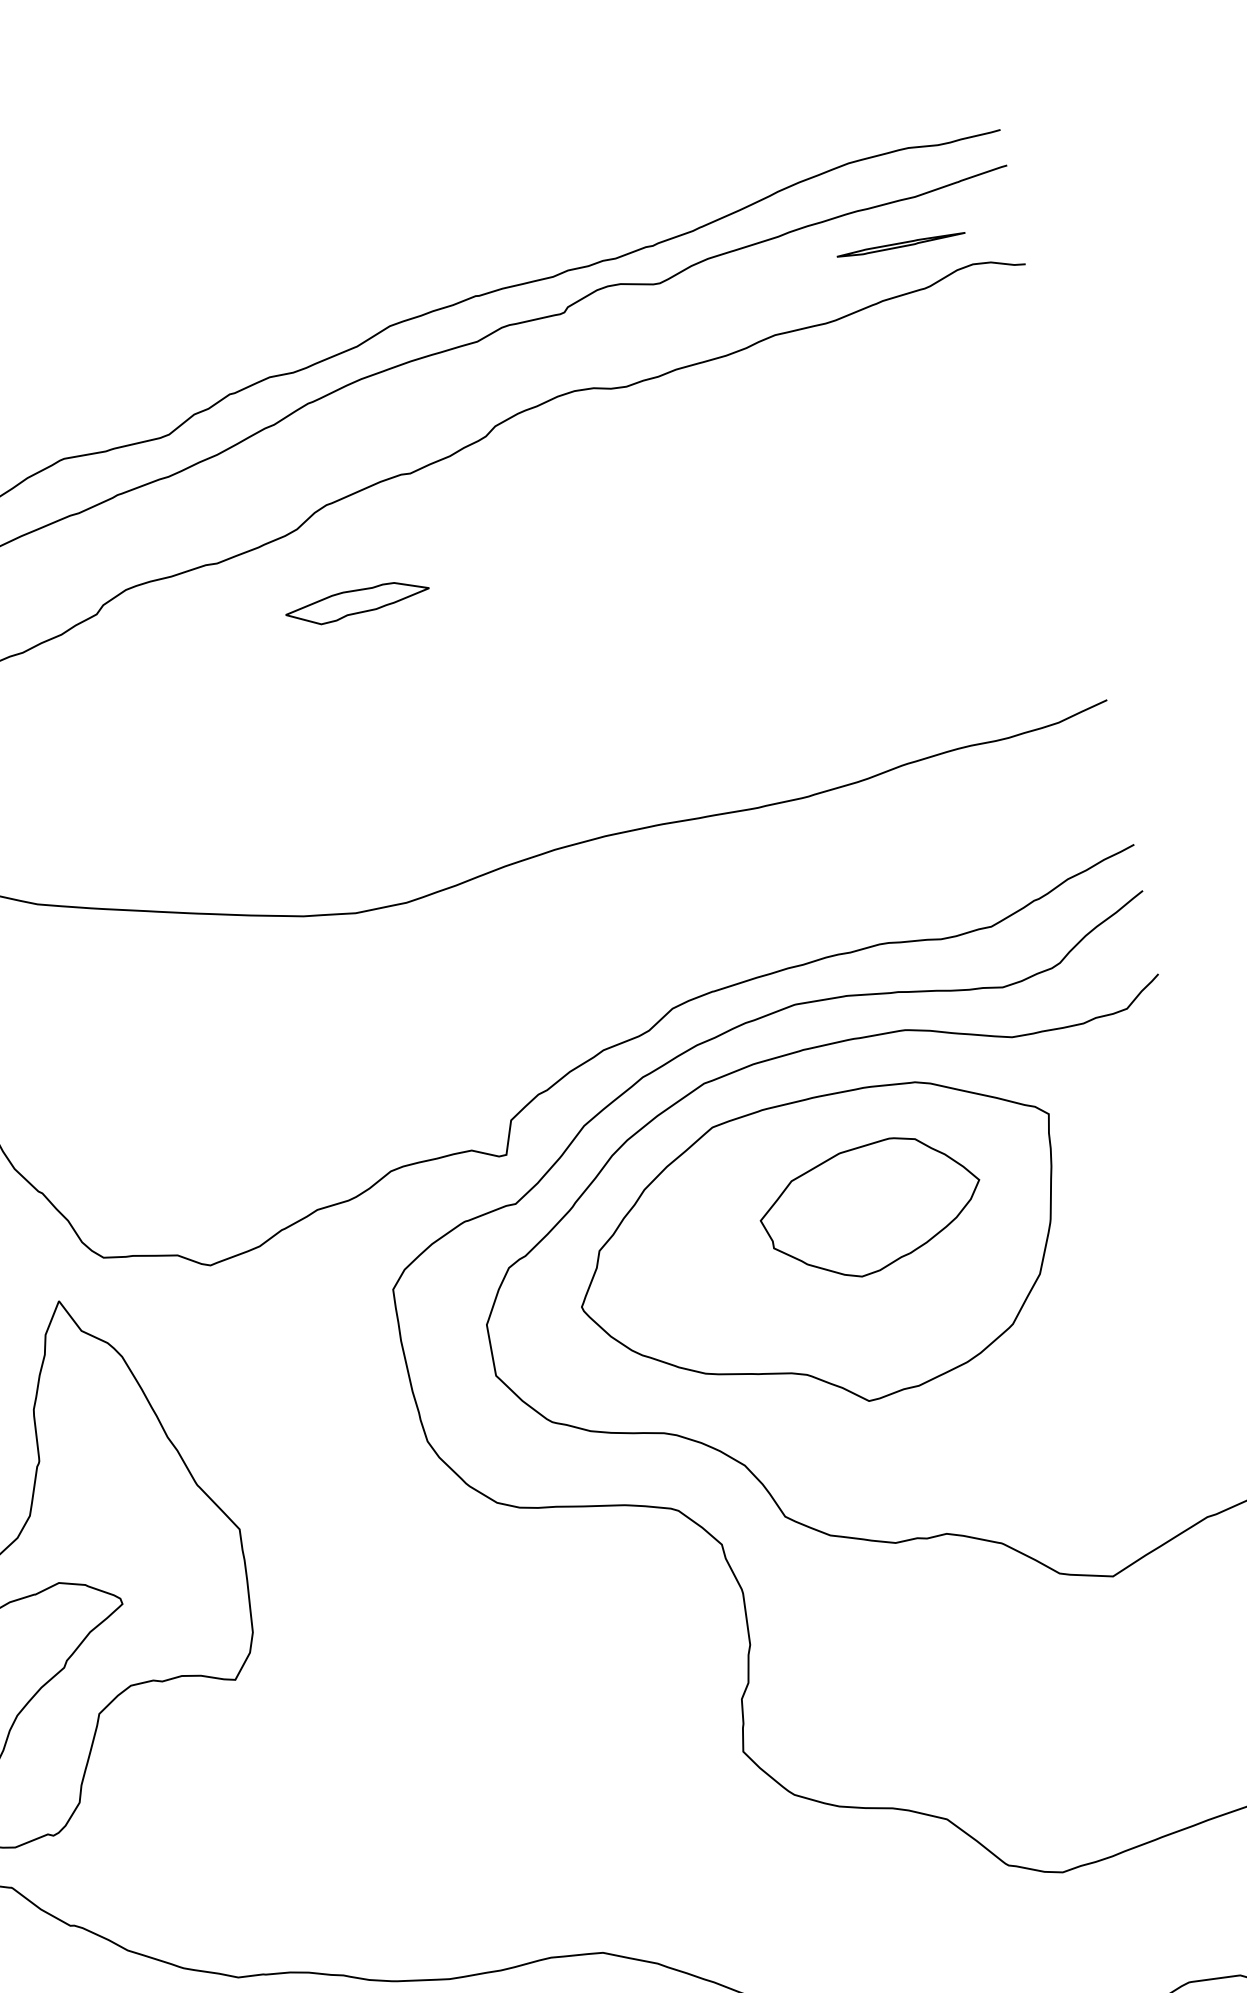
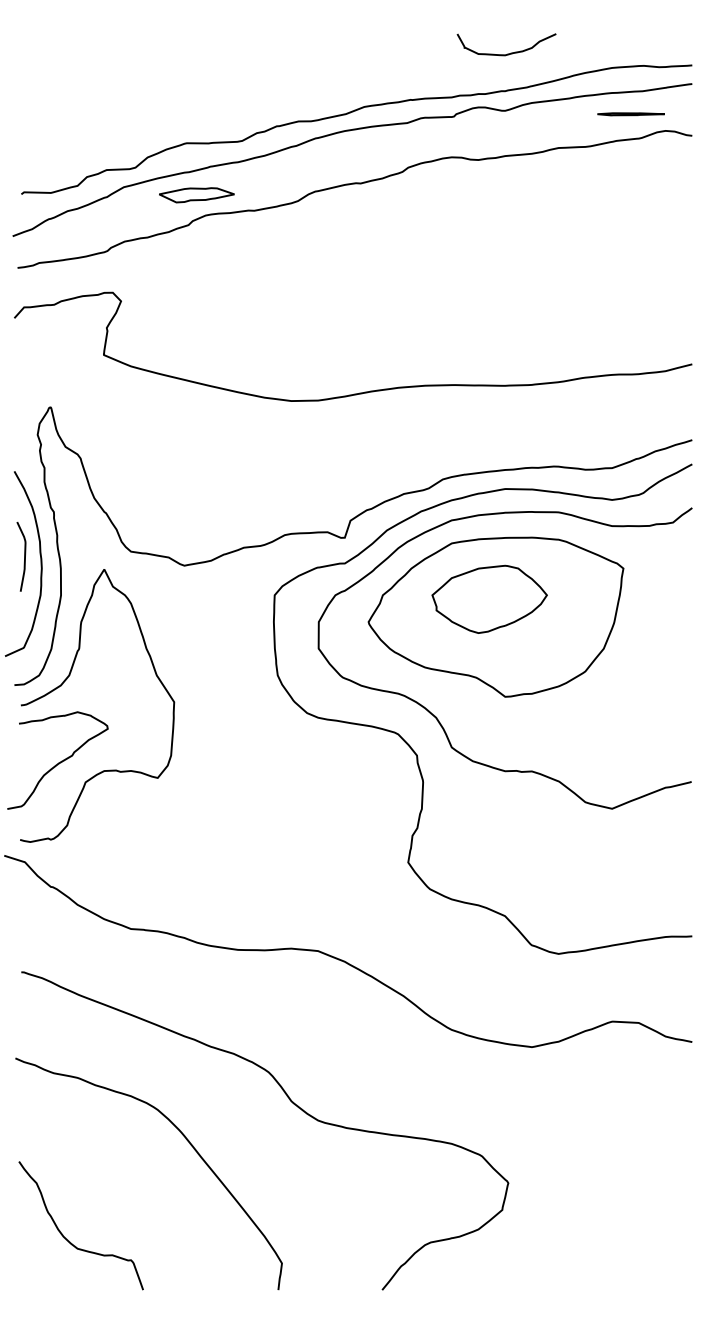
curve: (649, 170) -> (510, 52), added
part: (357, 603) -> (196, 195), moved
part: (870, 1206) -> (489, 598), moved

